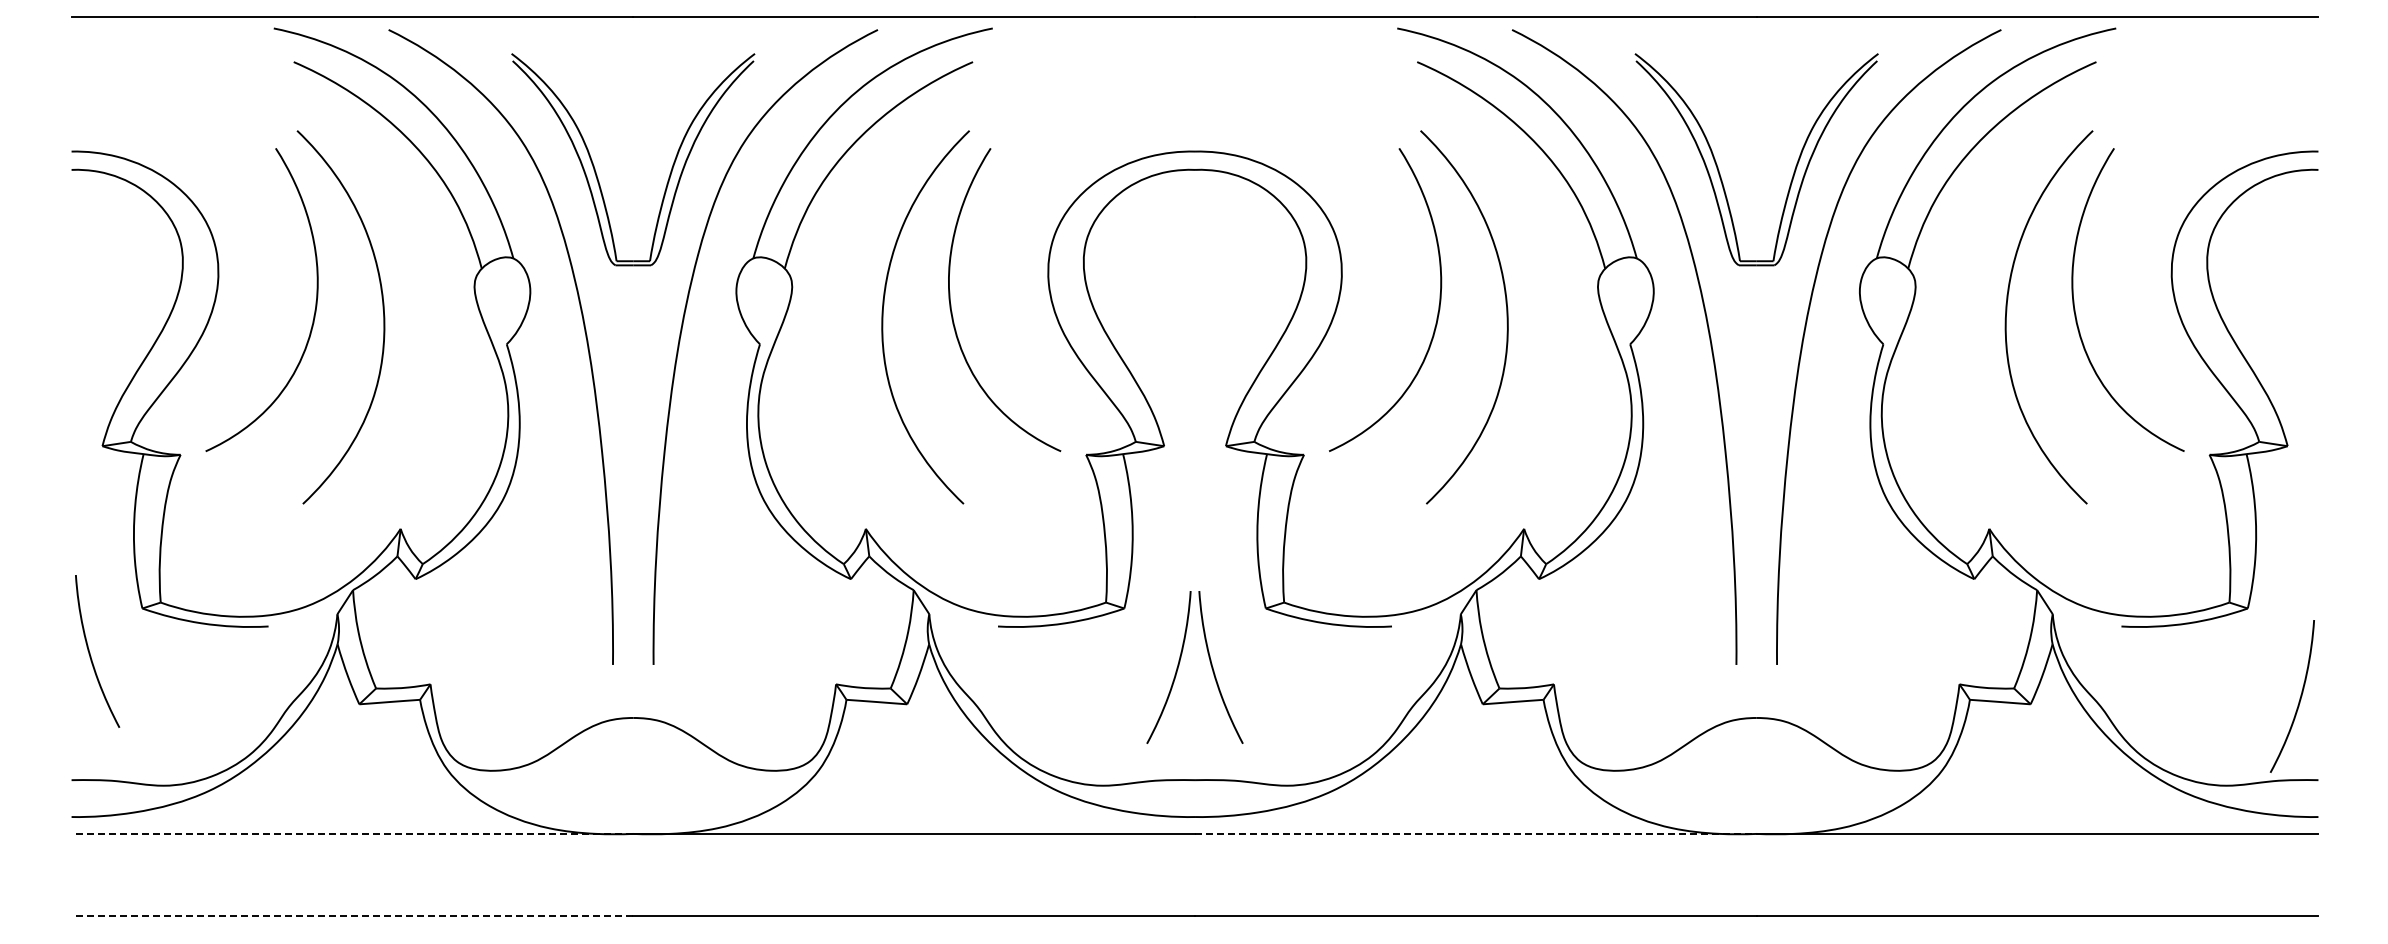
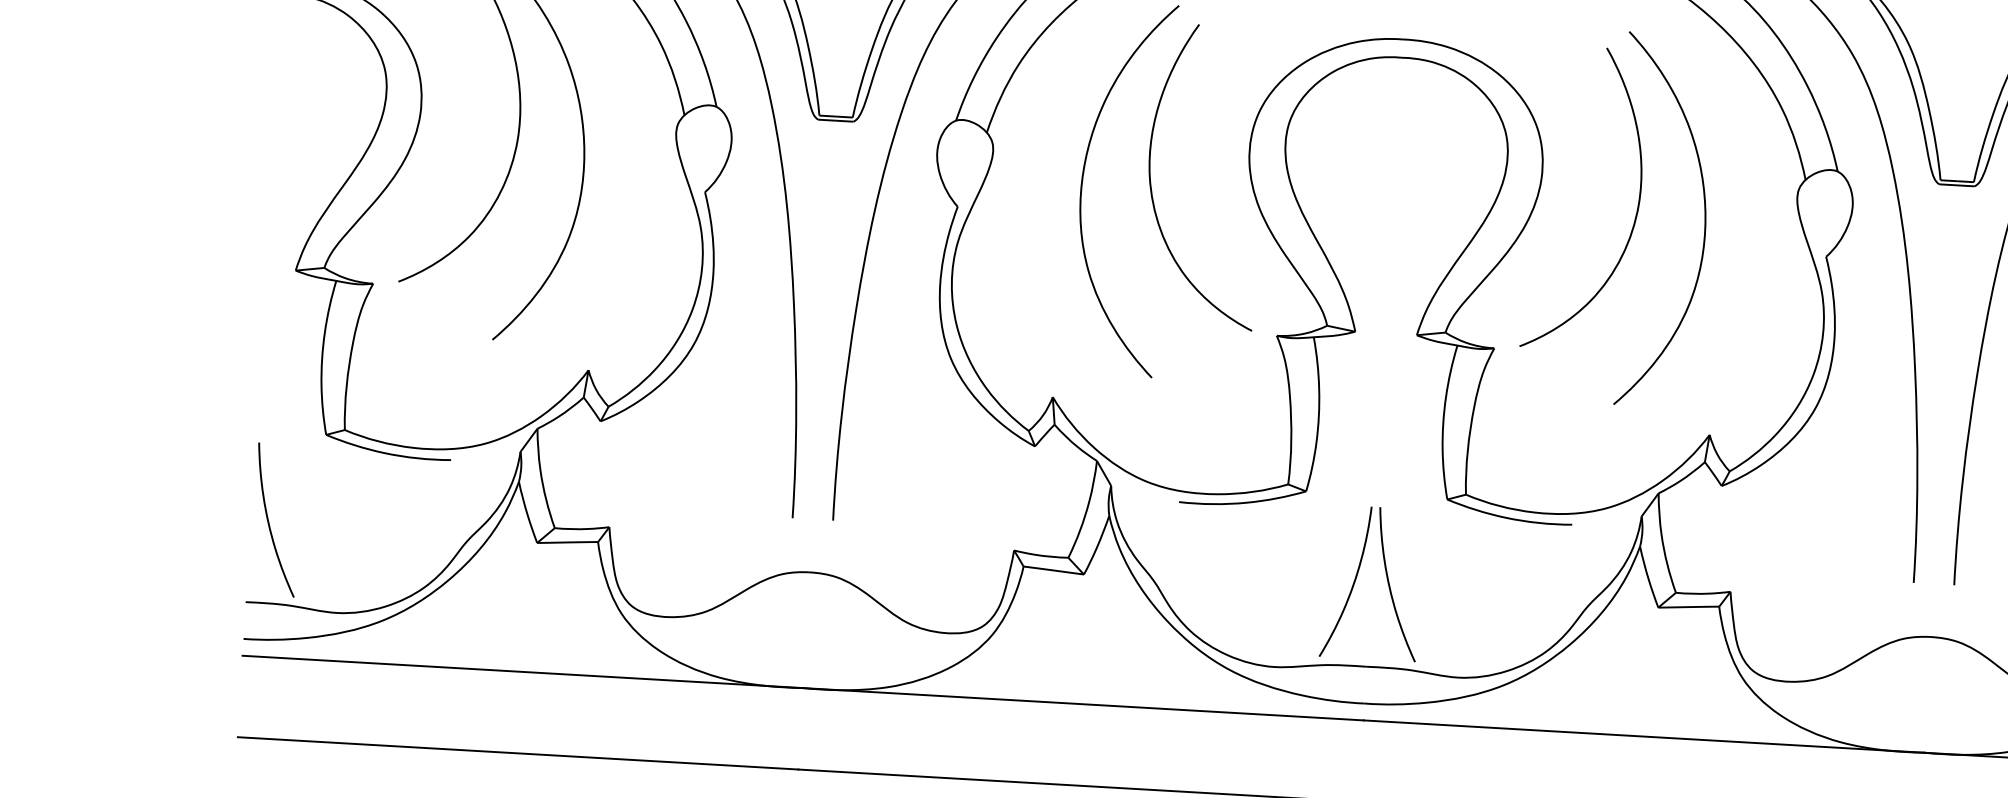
curve: (90, 652) -> (269, 520), moved
part: (1180, 662) -> (1357, 577), moved
line: (352, 833) -> (522, 671), dashed -> solid
line: (1475, 833) -> (1643, 736), dashed -> solid
line: (352, 915) -> (518, 753), dashed -> solid

